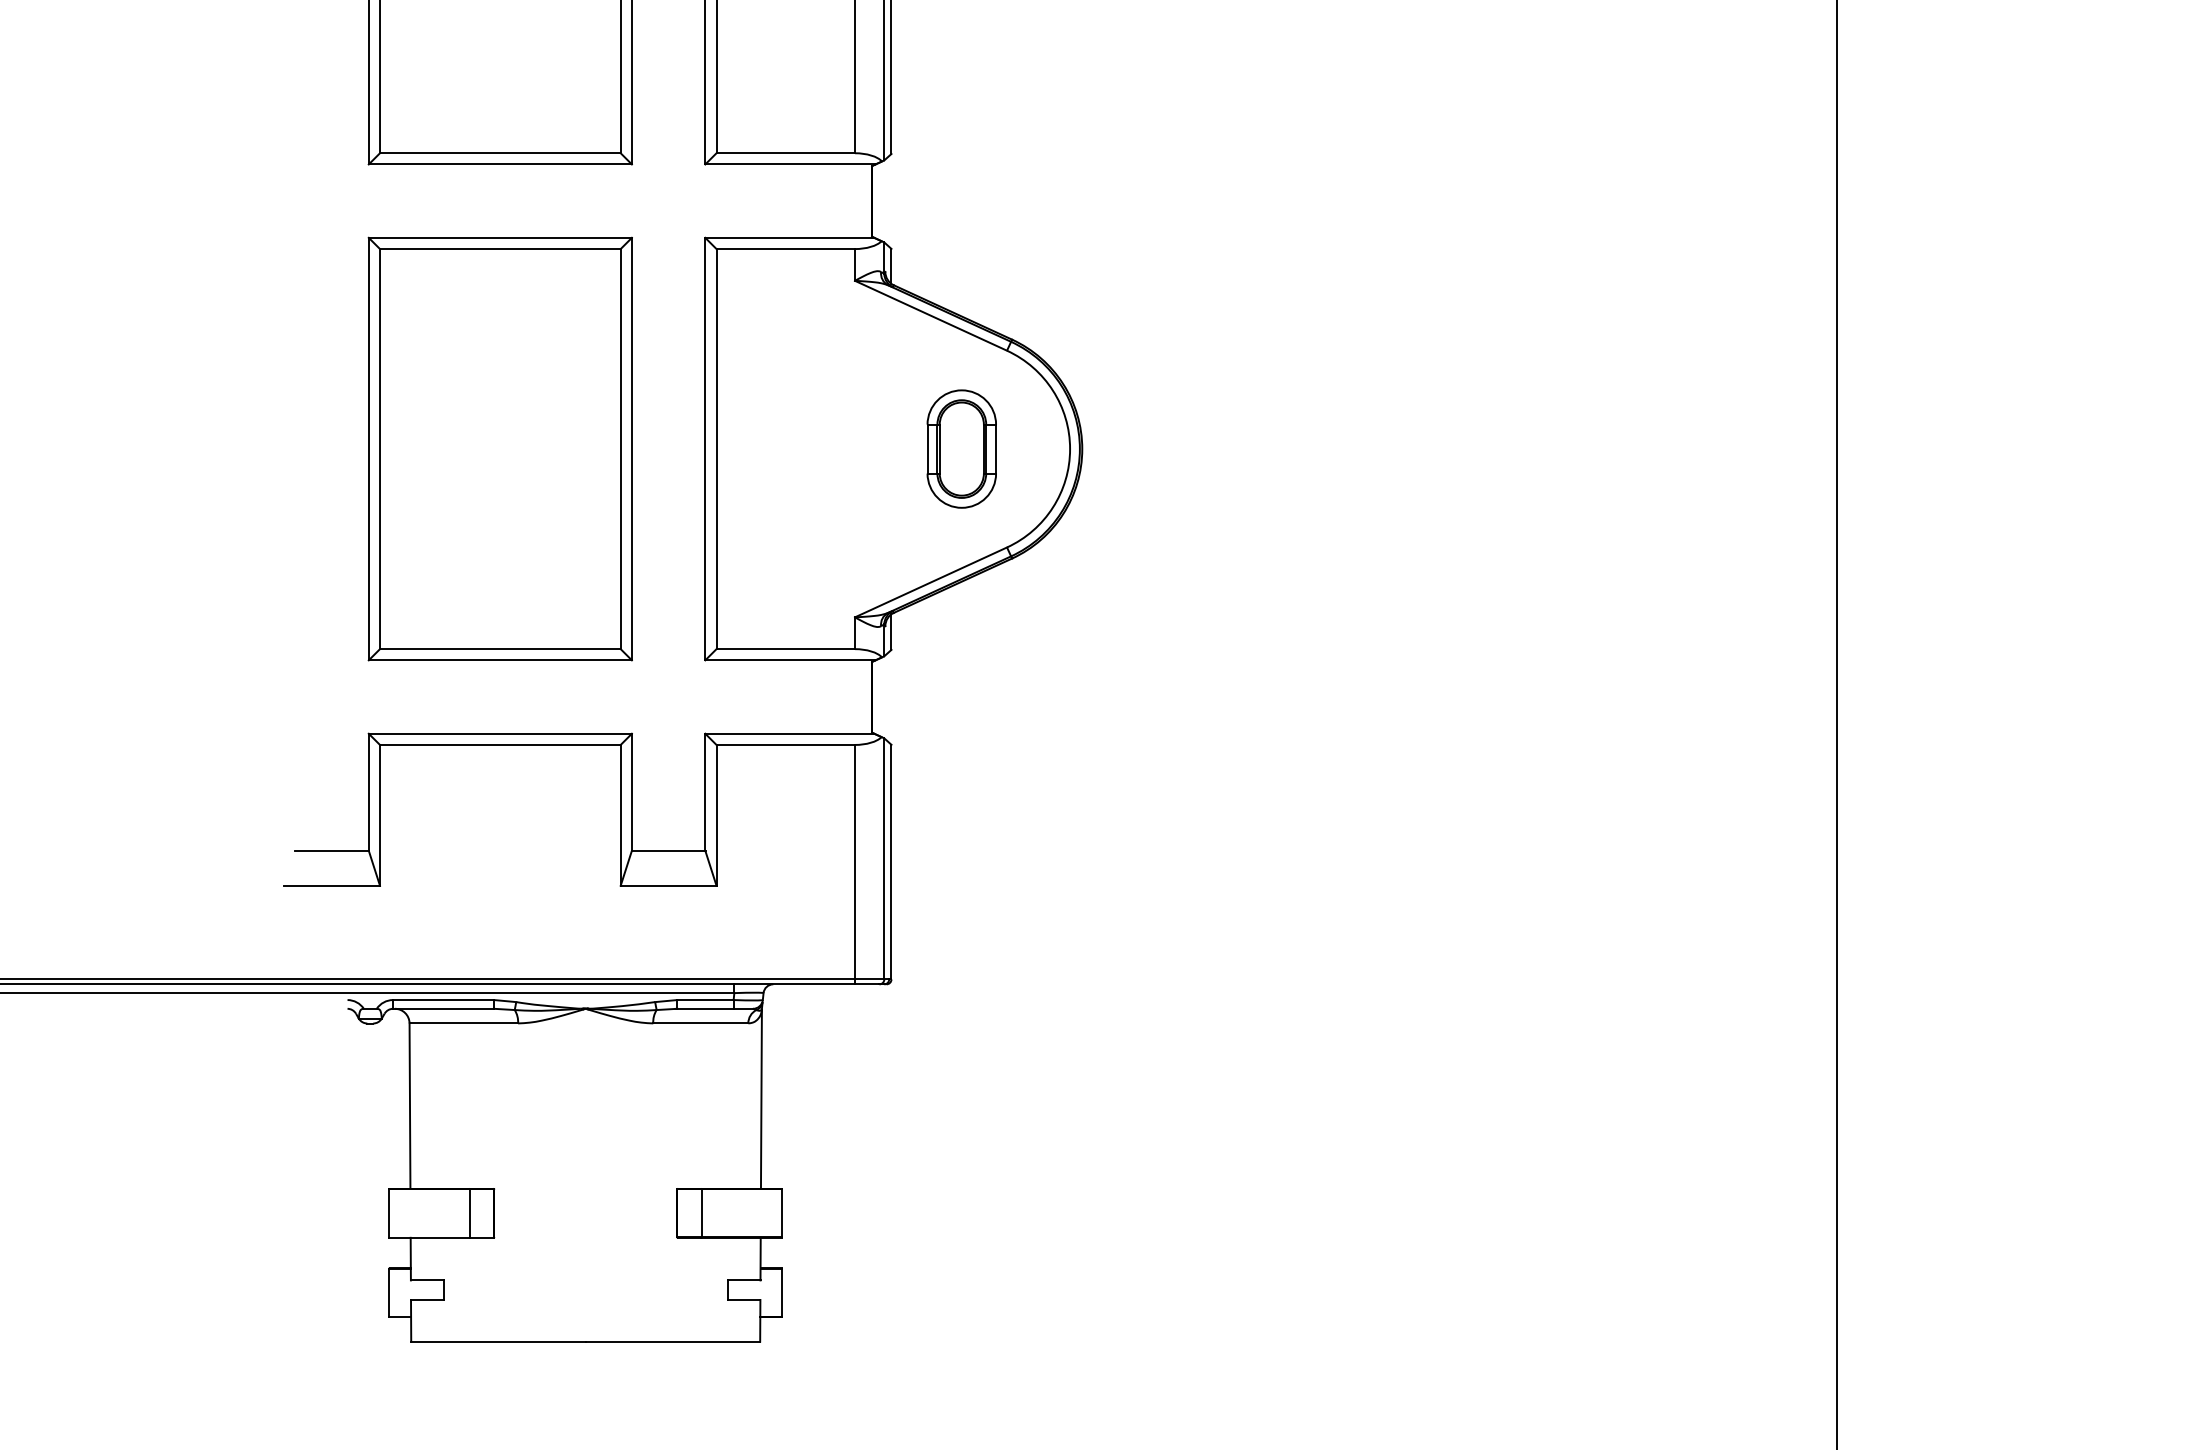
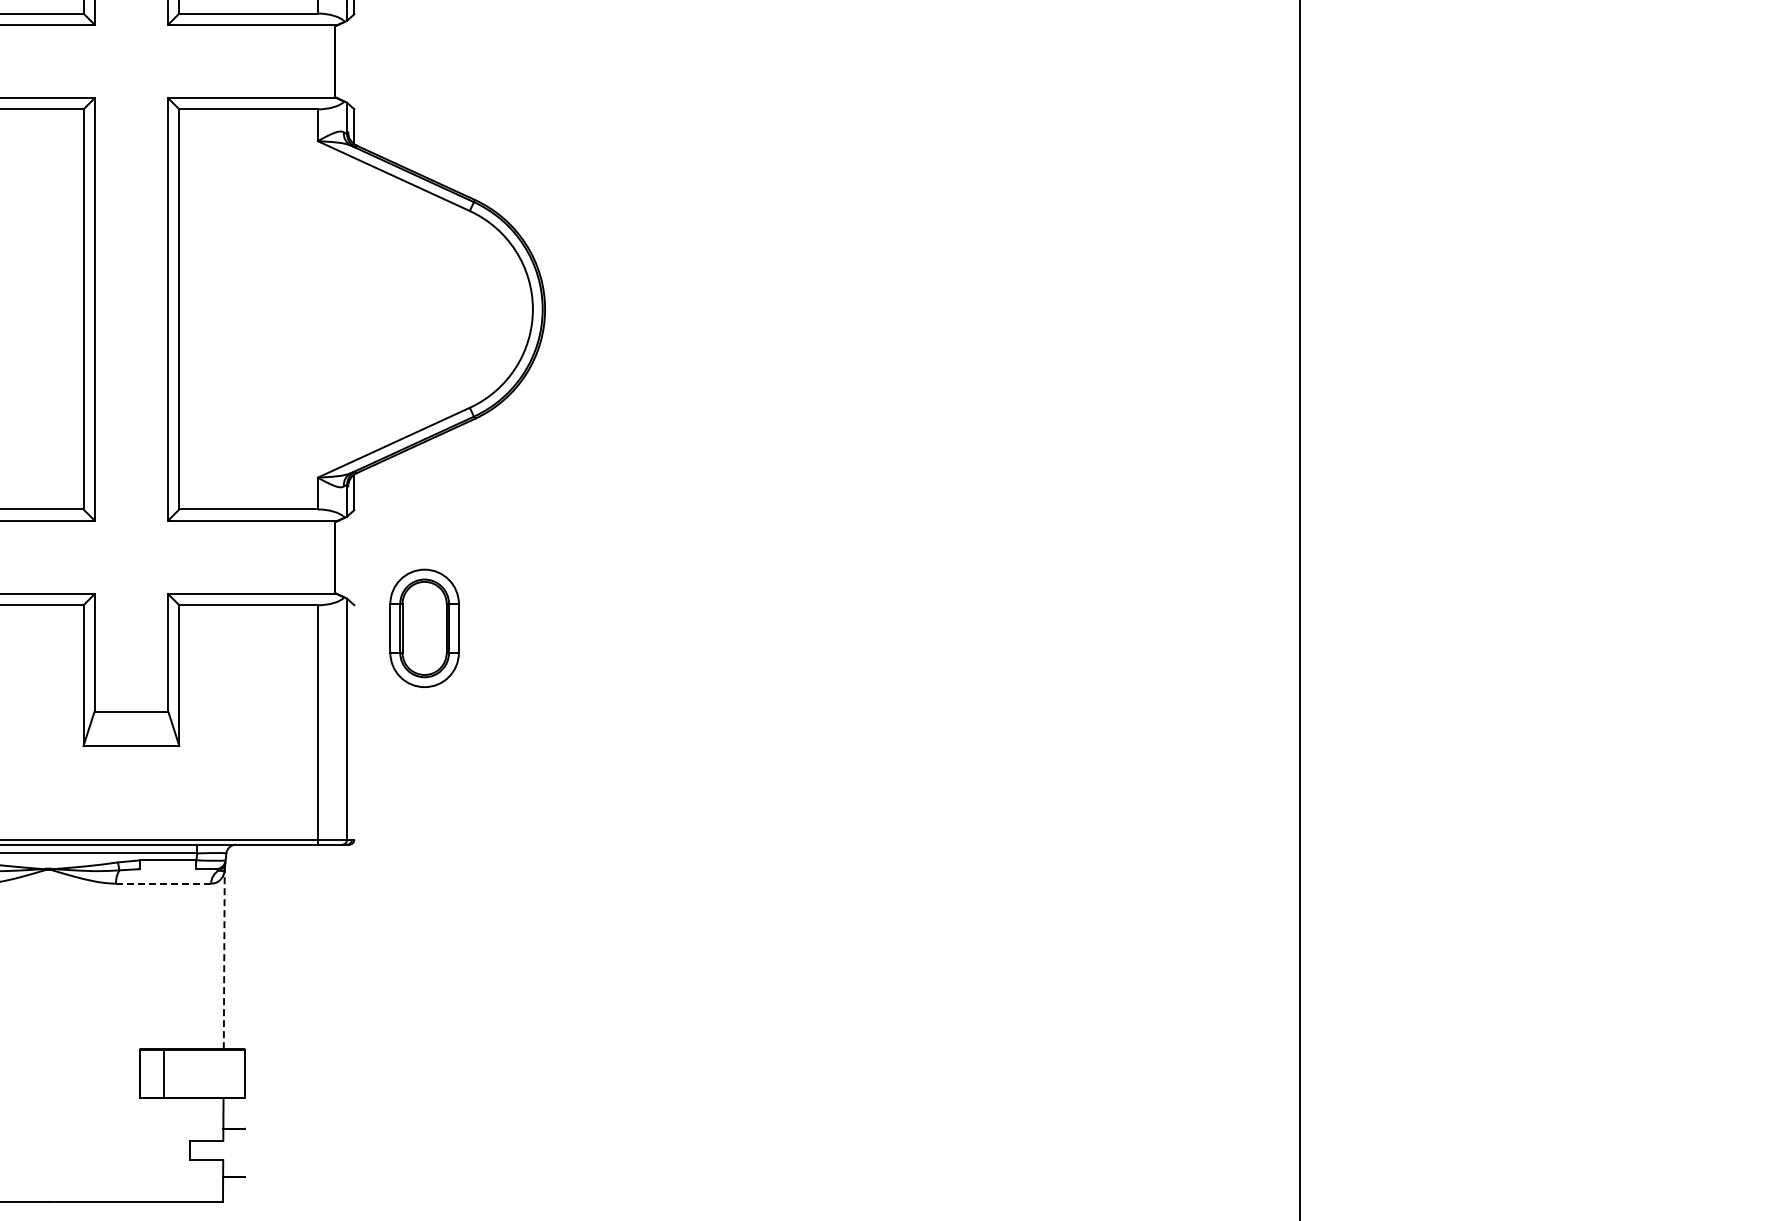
part: (961, 448) -> (424, 627), moved
line: (891, 861) -> (354, 721), removed
line: (705, 1008) -> (168, 868), removed
line: (700, 1023) -> (163, 883), solid -> dashed
line: (761, 1099) -> (224, 959), solid -> dashed
line: (781, 1292) -> (244, 1152), removed

